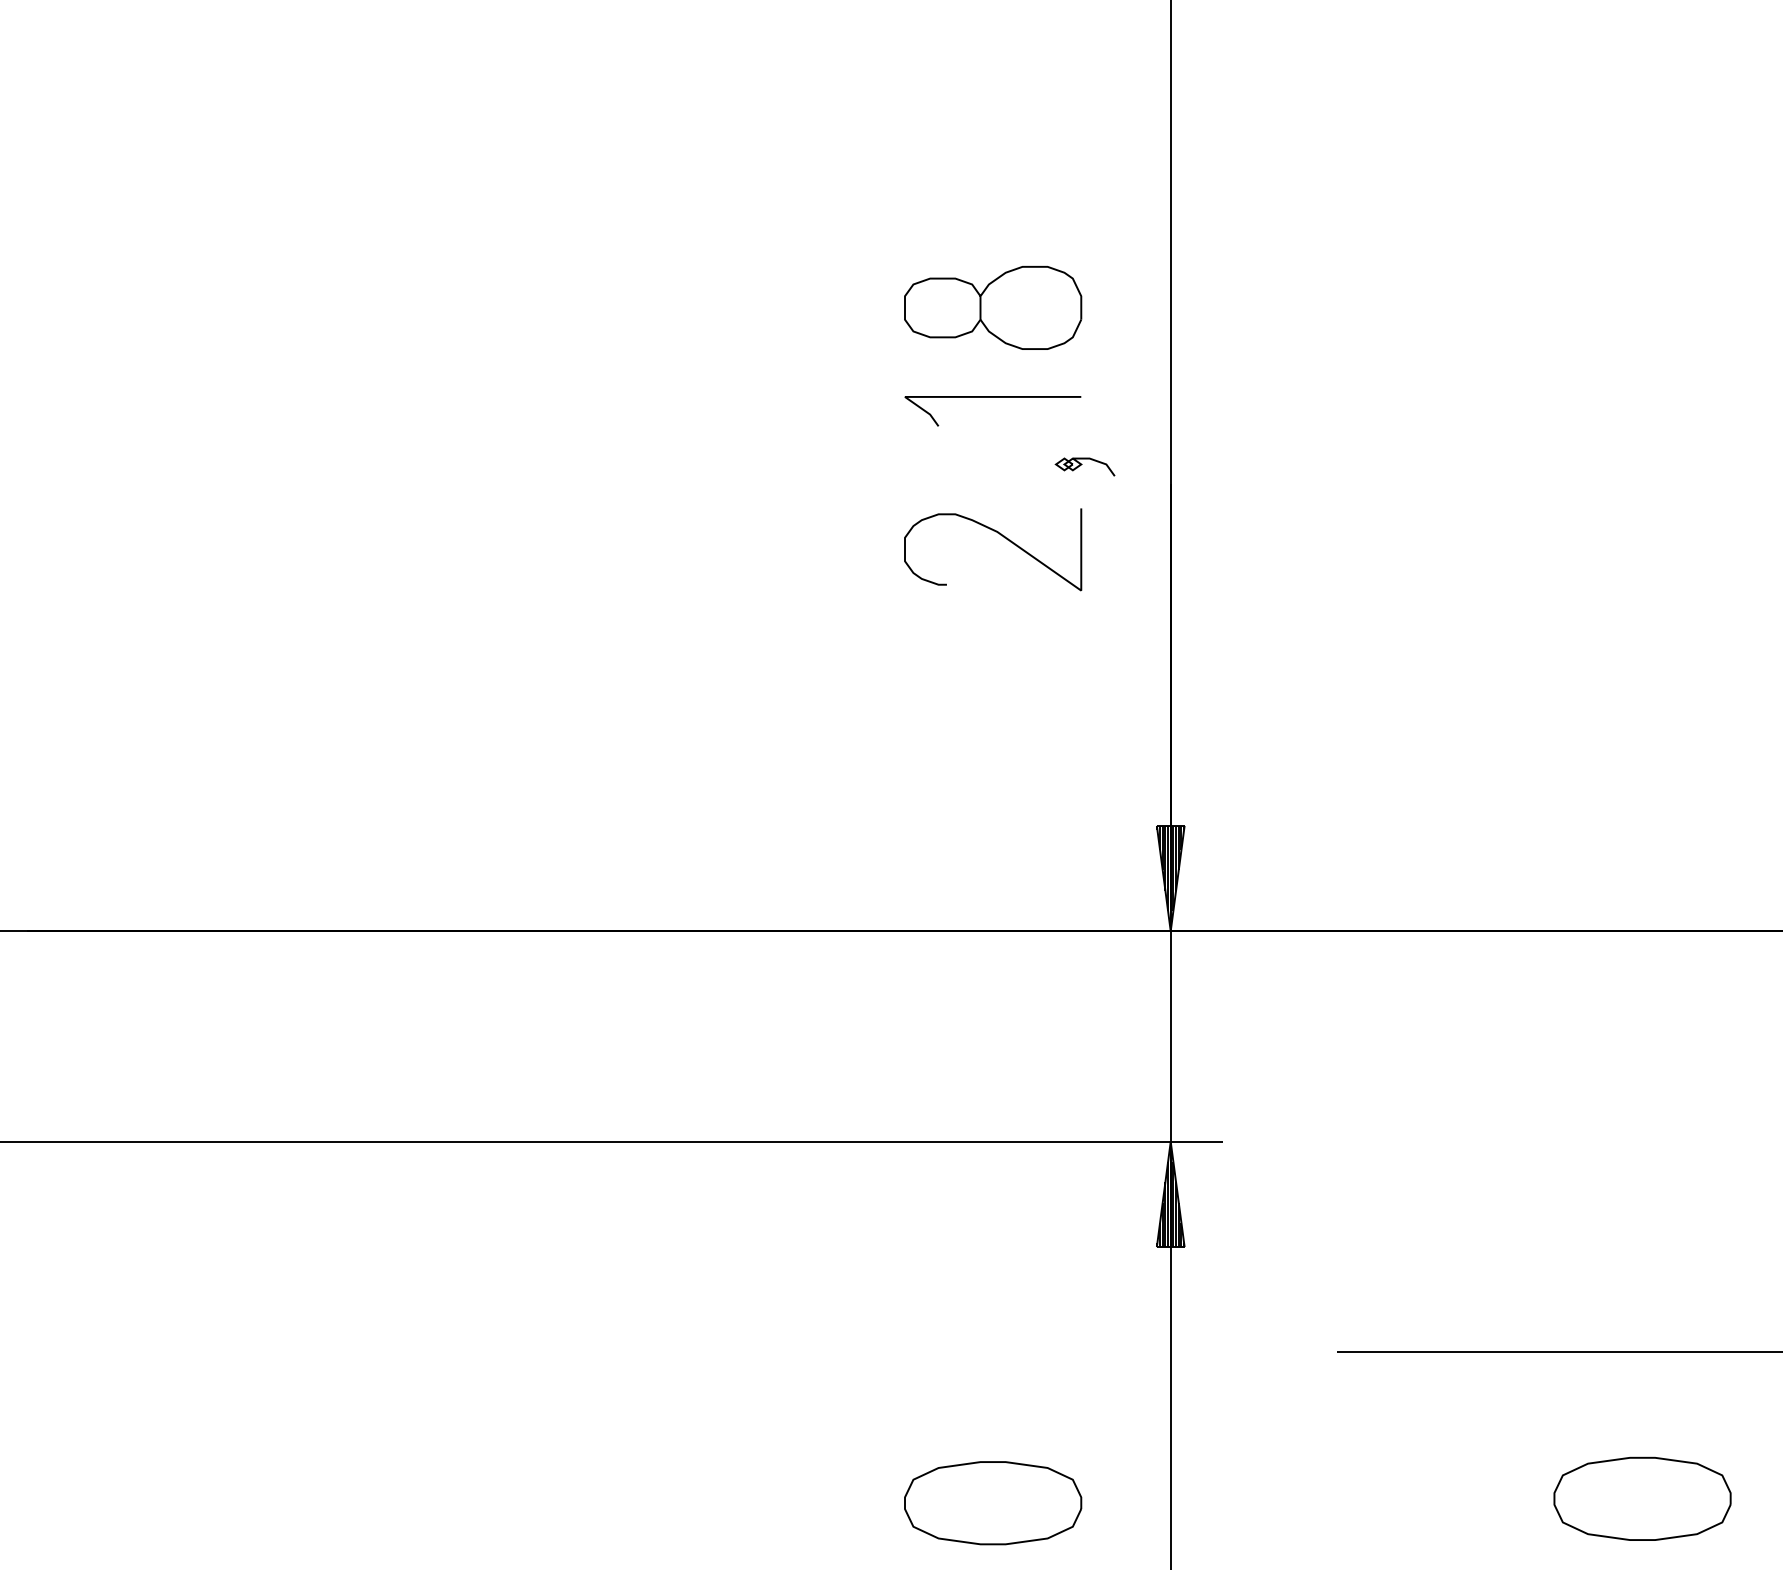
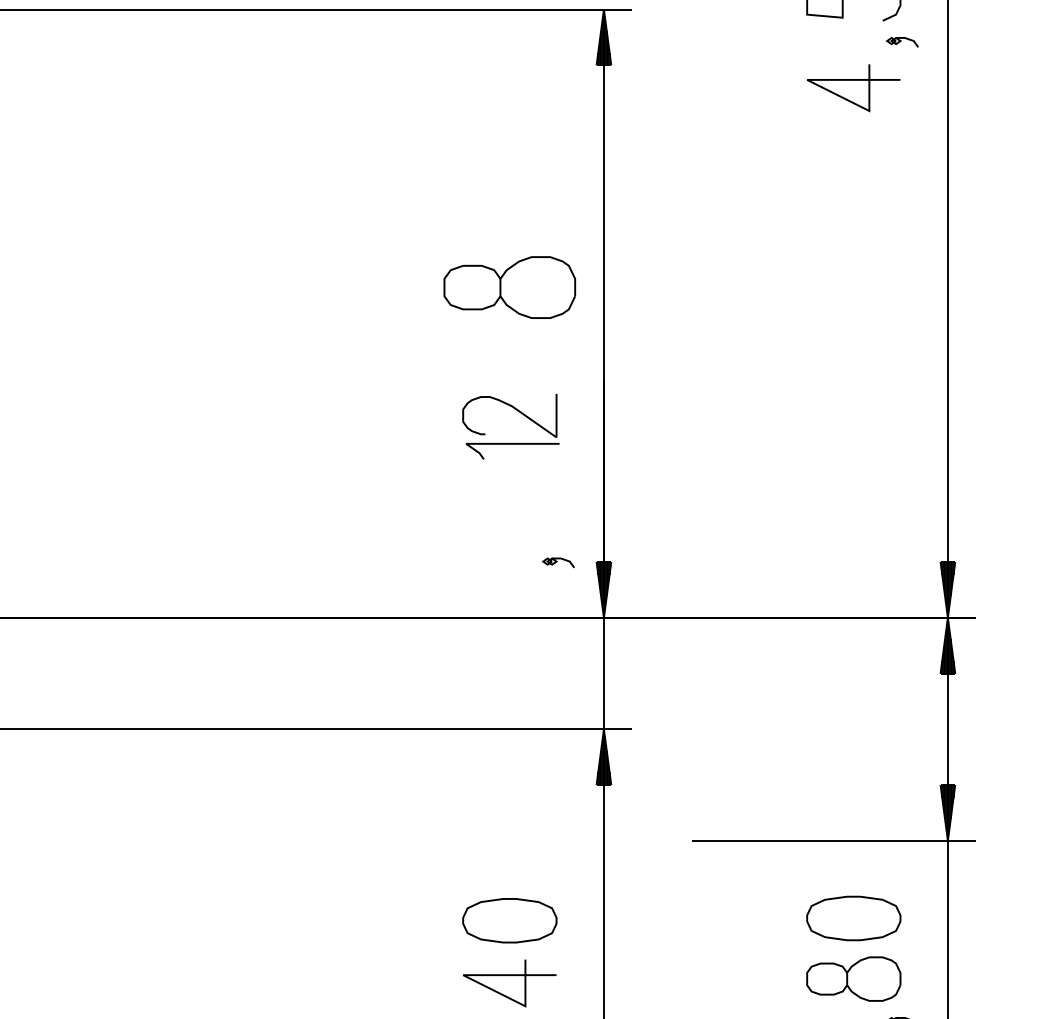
part: (992, 307) -> (509, 287), size x1.4
line: (992, 398) -> (512, 444), moved
part: (1083, 466) -> (557, 562), moved

